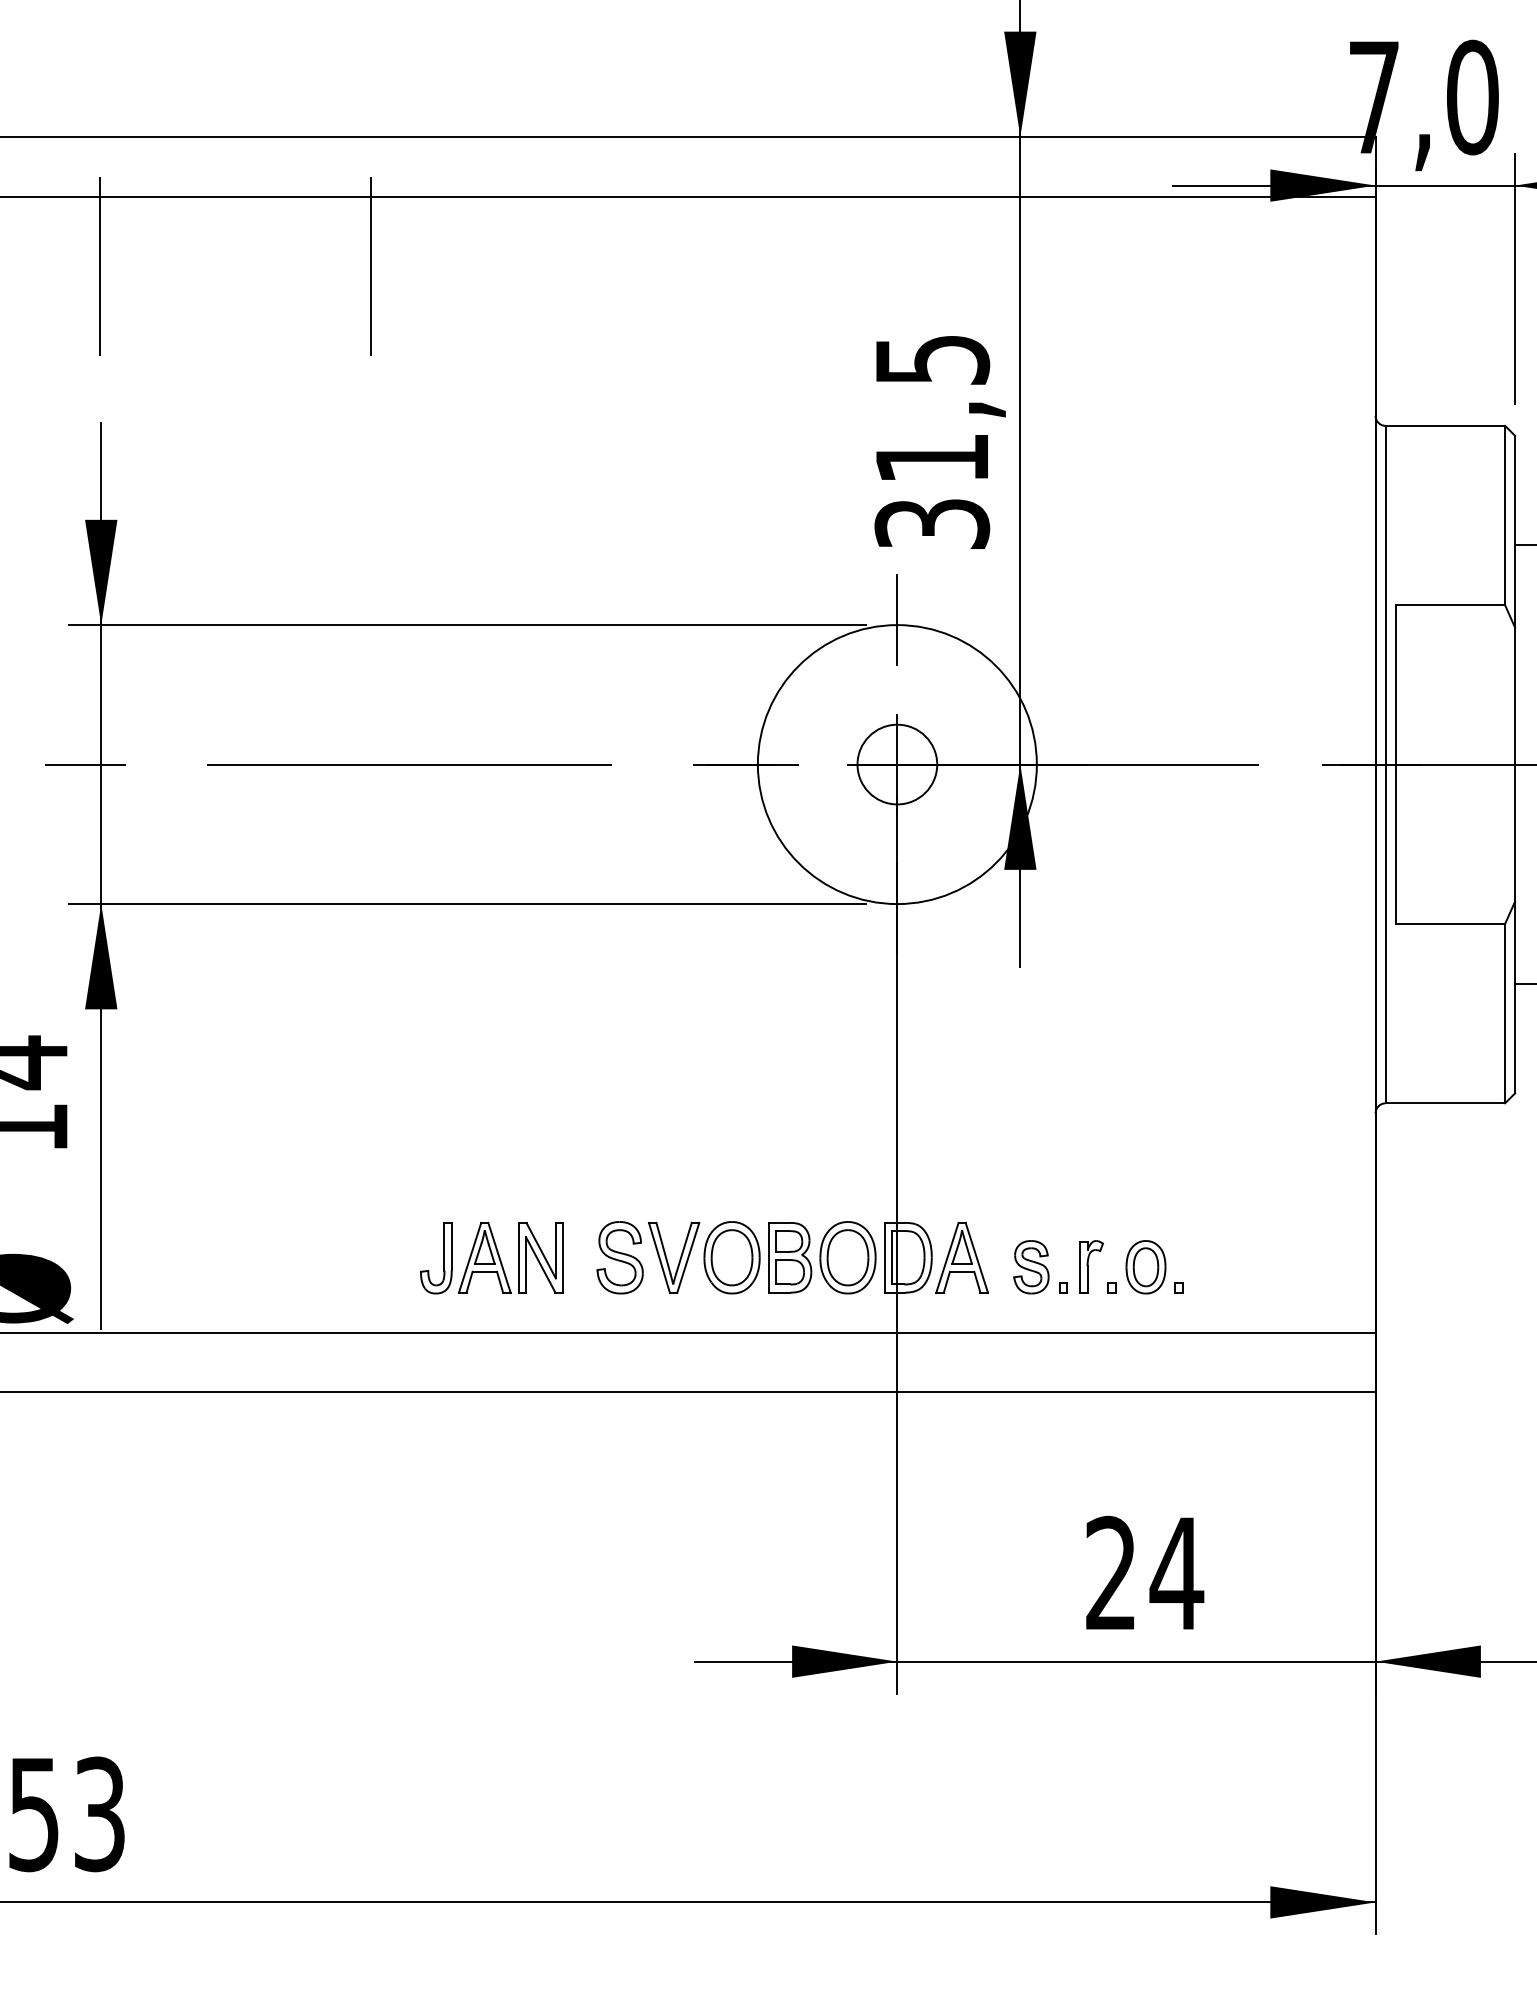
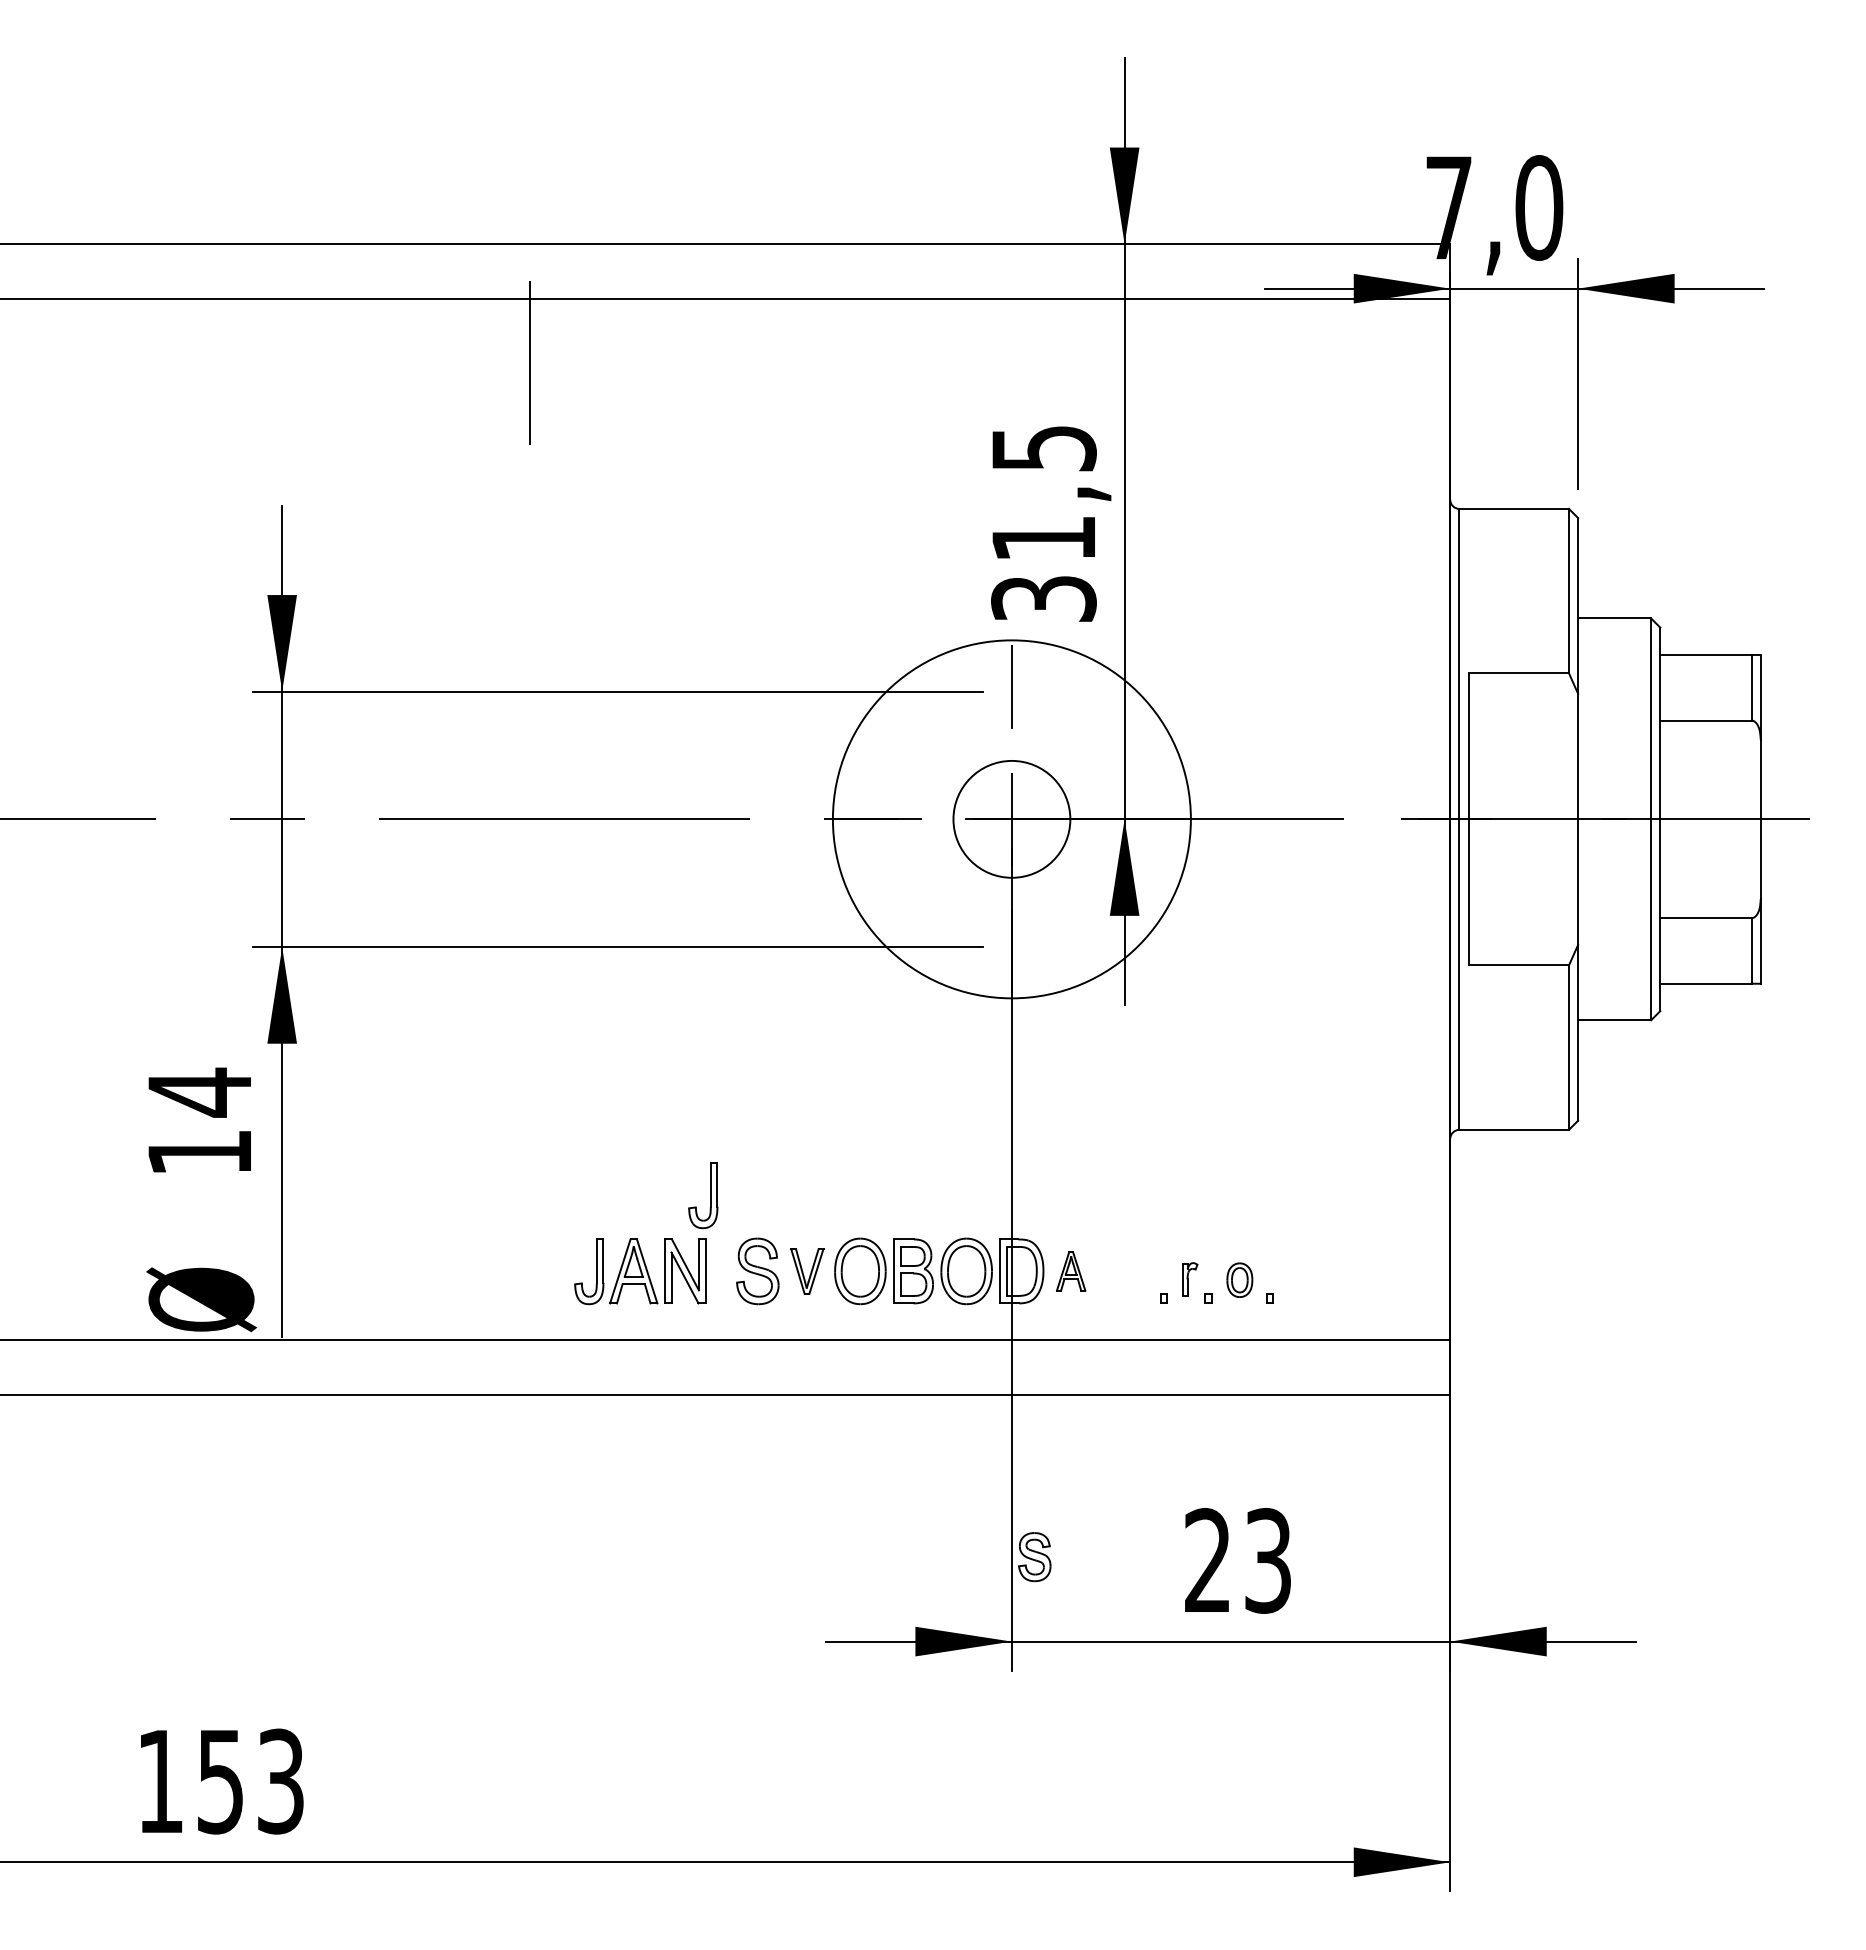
line: (100, 266) -> (281, 362), removed
circle: (896, 763) -> (1011, 818), size x1.6
circle: (896, 764) -> (1011, 819), size x1.4
part: (568, 1174) -> (710, 1195), added
part: (674, 1257) -> (807, 1271), size x0.7
part: (961, 1257) -> (1070, 1271), size x0.6
part: (1092, 1266) -> (1190, 1279), size x0.7
part: (1031, 1267) -> (1034, 1557), moved
part: (1145, 1267) -> (1239, 1280), size x0.7
text: (1177, 1573) -> (1268, 1560), 24 -> 23

